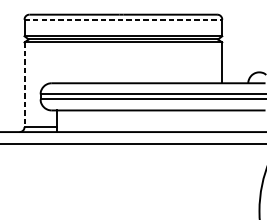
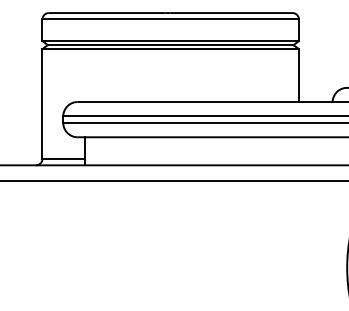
line: (124, 19) -> (171, 19), dashed -> solid
line: (24, 85) -> (42, 104), dashed -> solid

